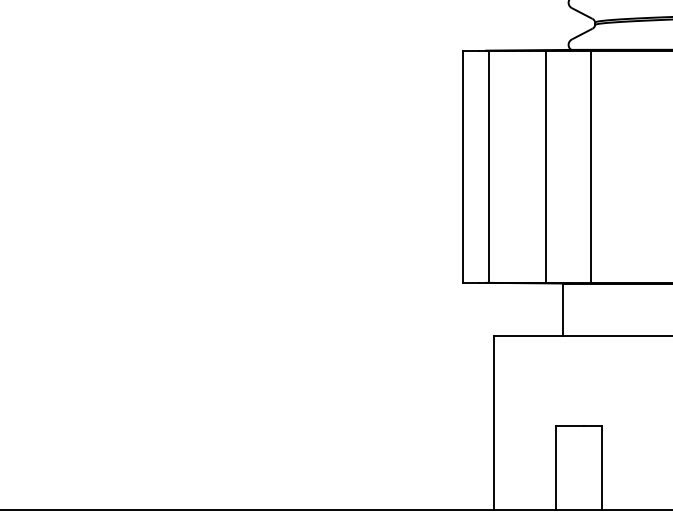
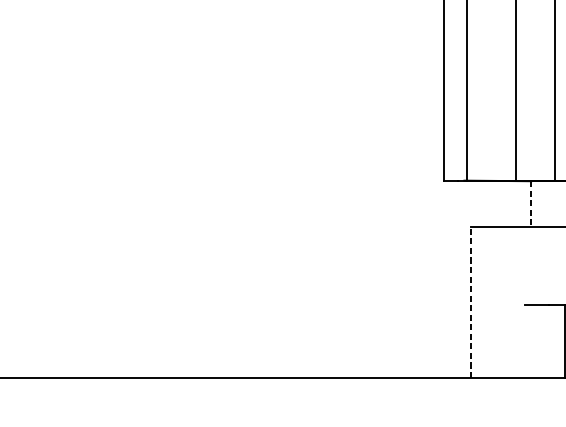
line: (563, 310) -> (531, 204), solid -> dashed
line: (494, 422) -> (471, 301), solid -> dashed
line: (555, 467) -> (524, 340), removed

